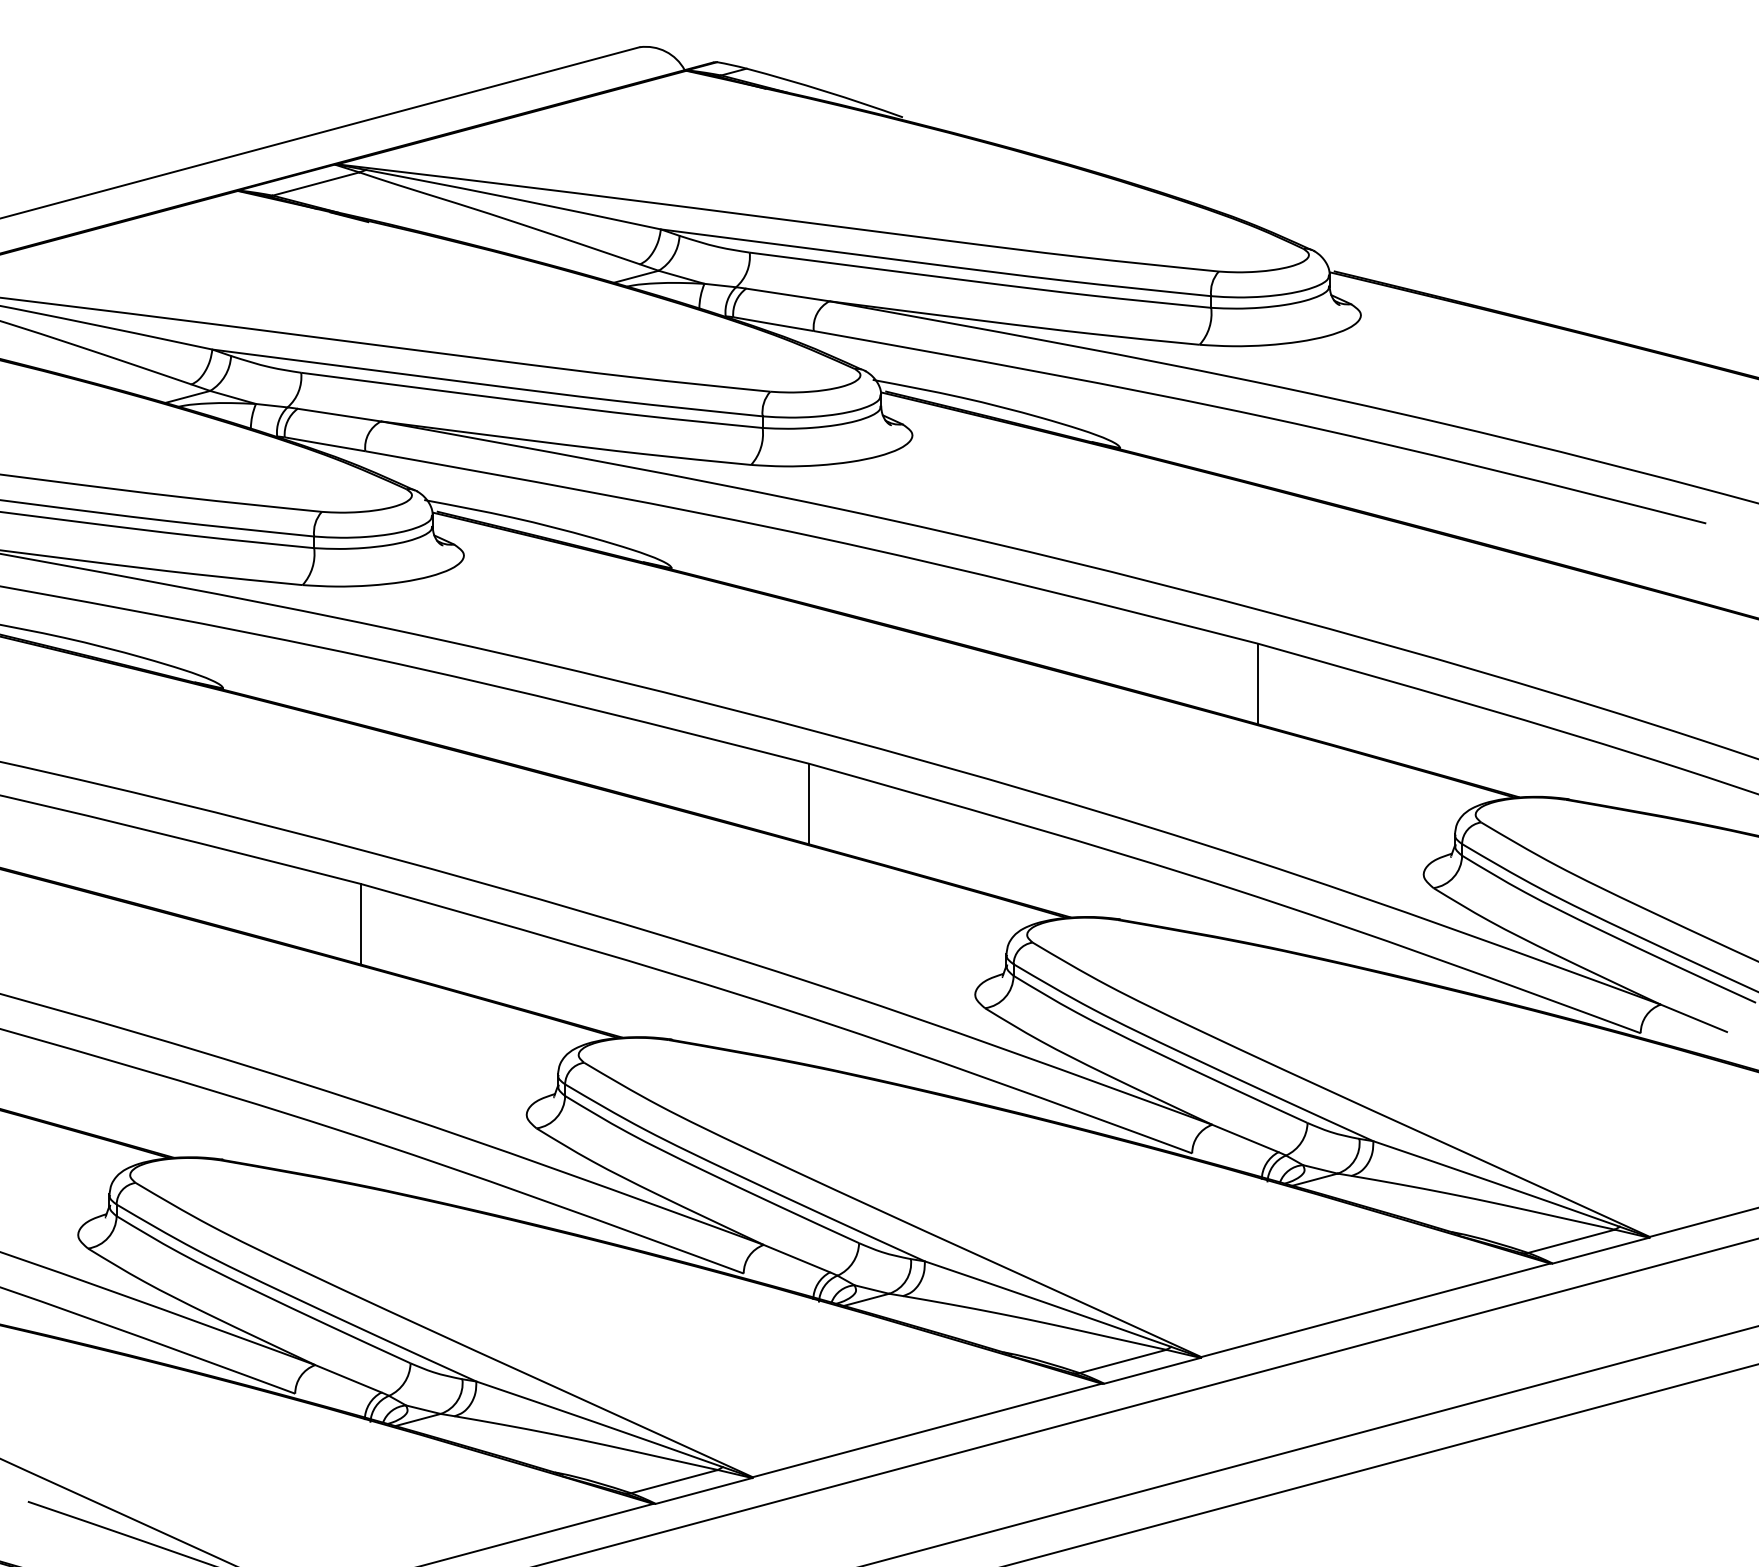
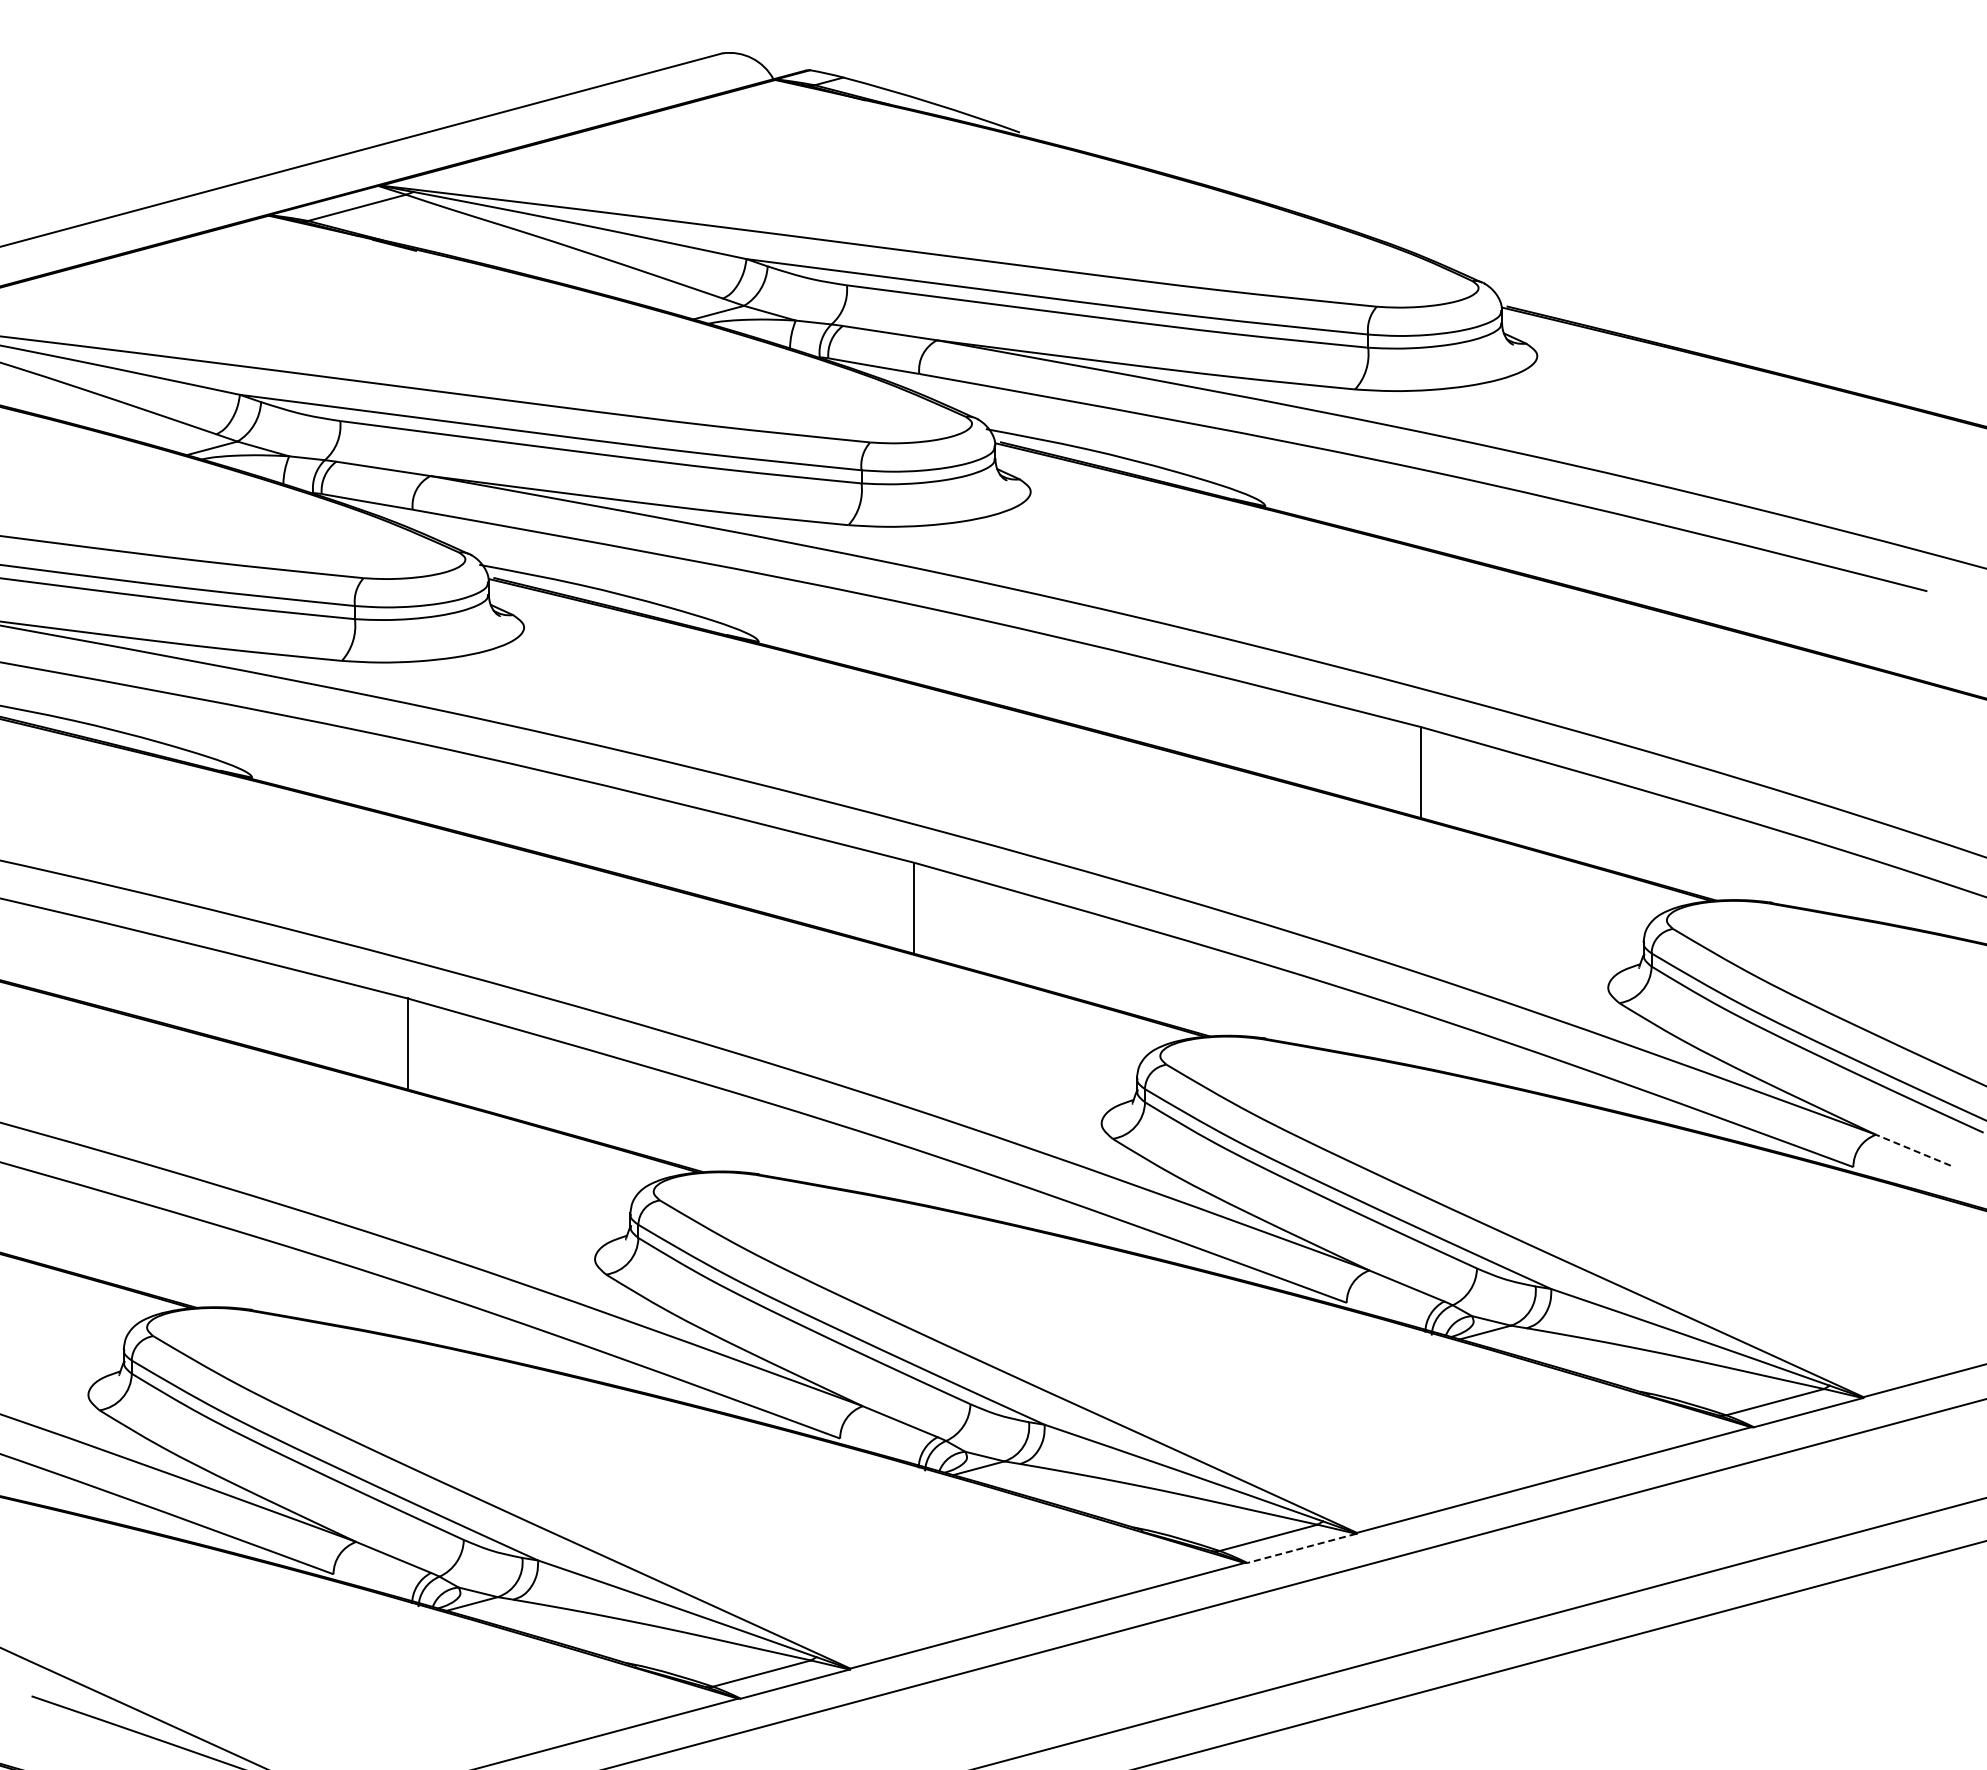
line: (1693, 1018) -> (1912, 1150), solid -> dashed
line: (1152, 1370) -> (1301, 1548), solid -> dashed

